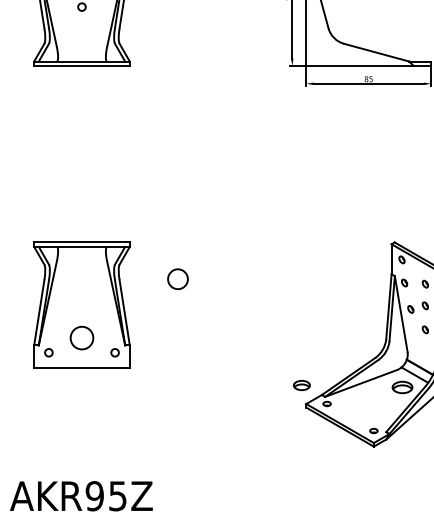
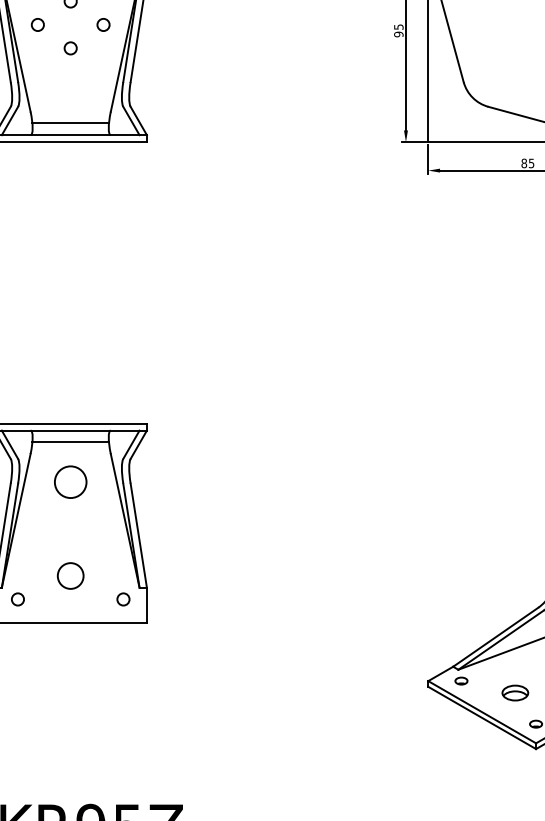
line: (82, 54) -> (71, 123), added
line: (82, 254) -> (71, 442), added
circle: (177, 278) -> (69, 481), moved
circle: (81, 337) -> (69, 575), size x0.71
part: (301, 385) -> (514, 693), moved

